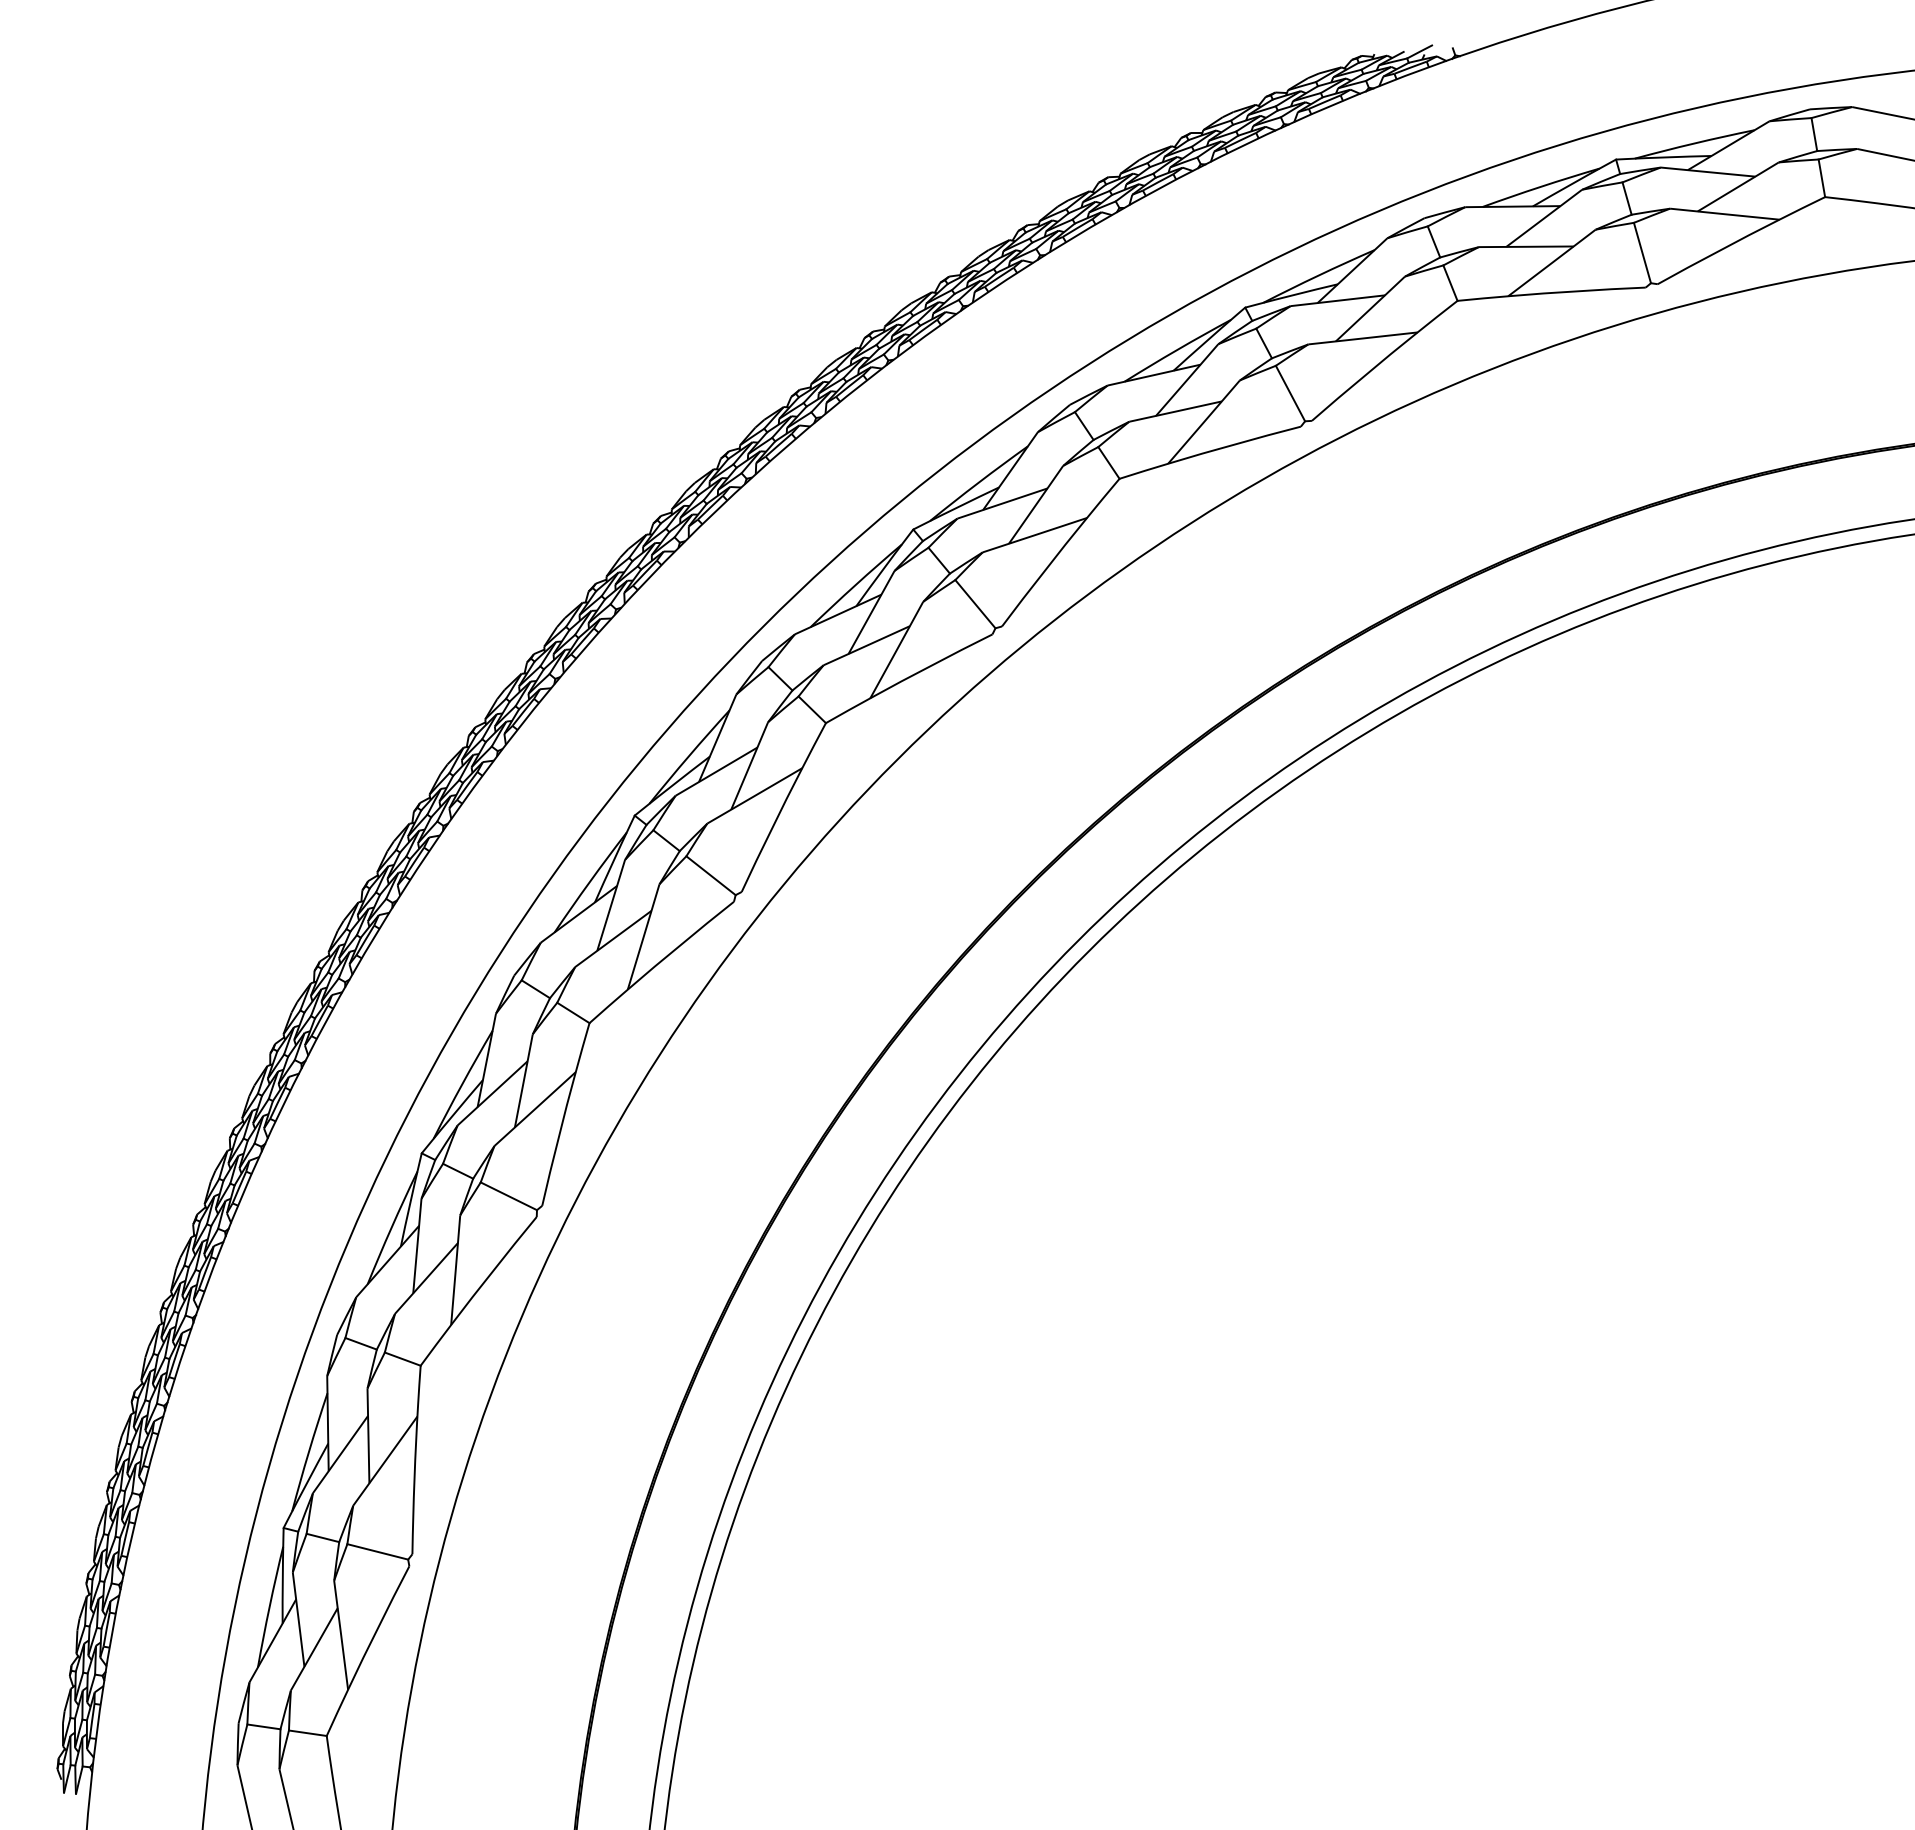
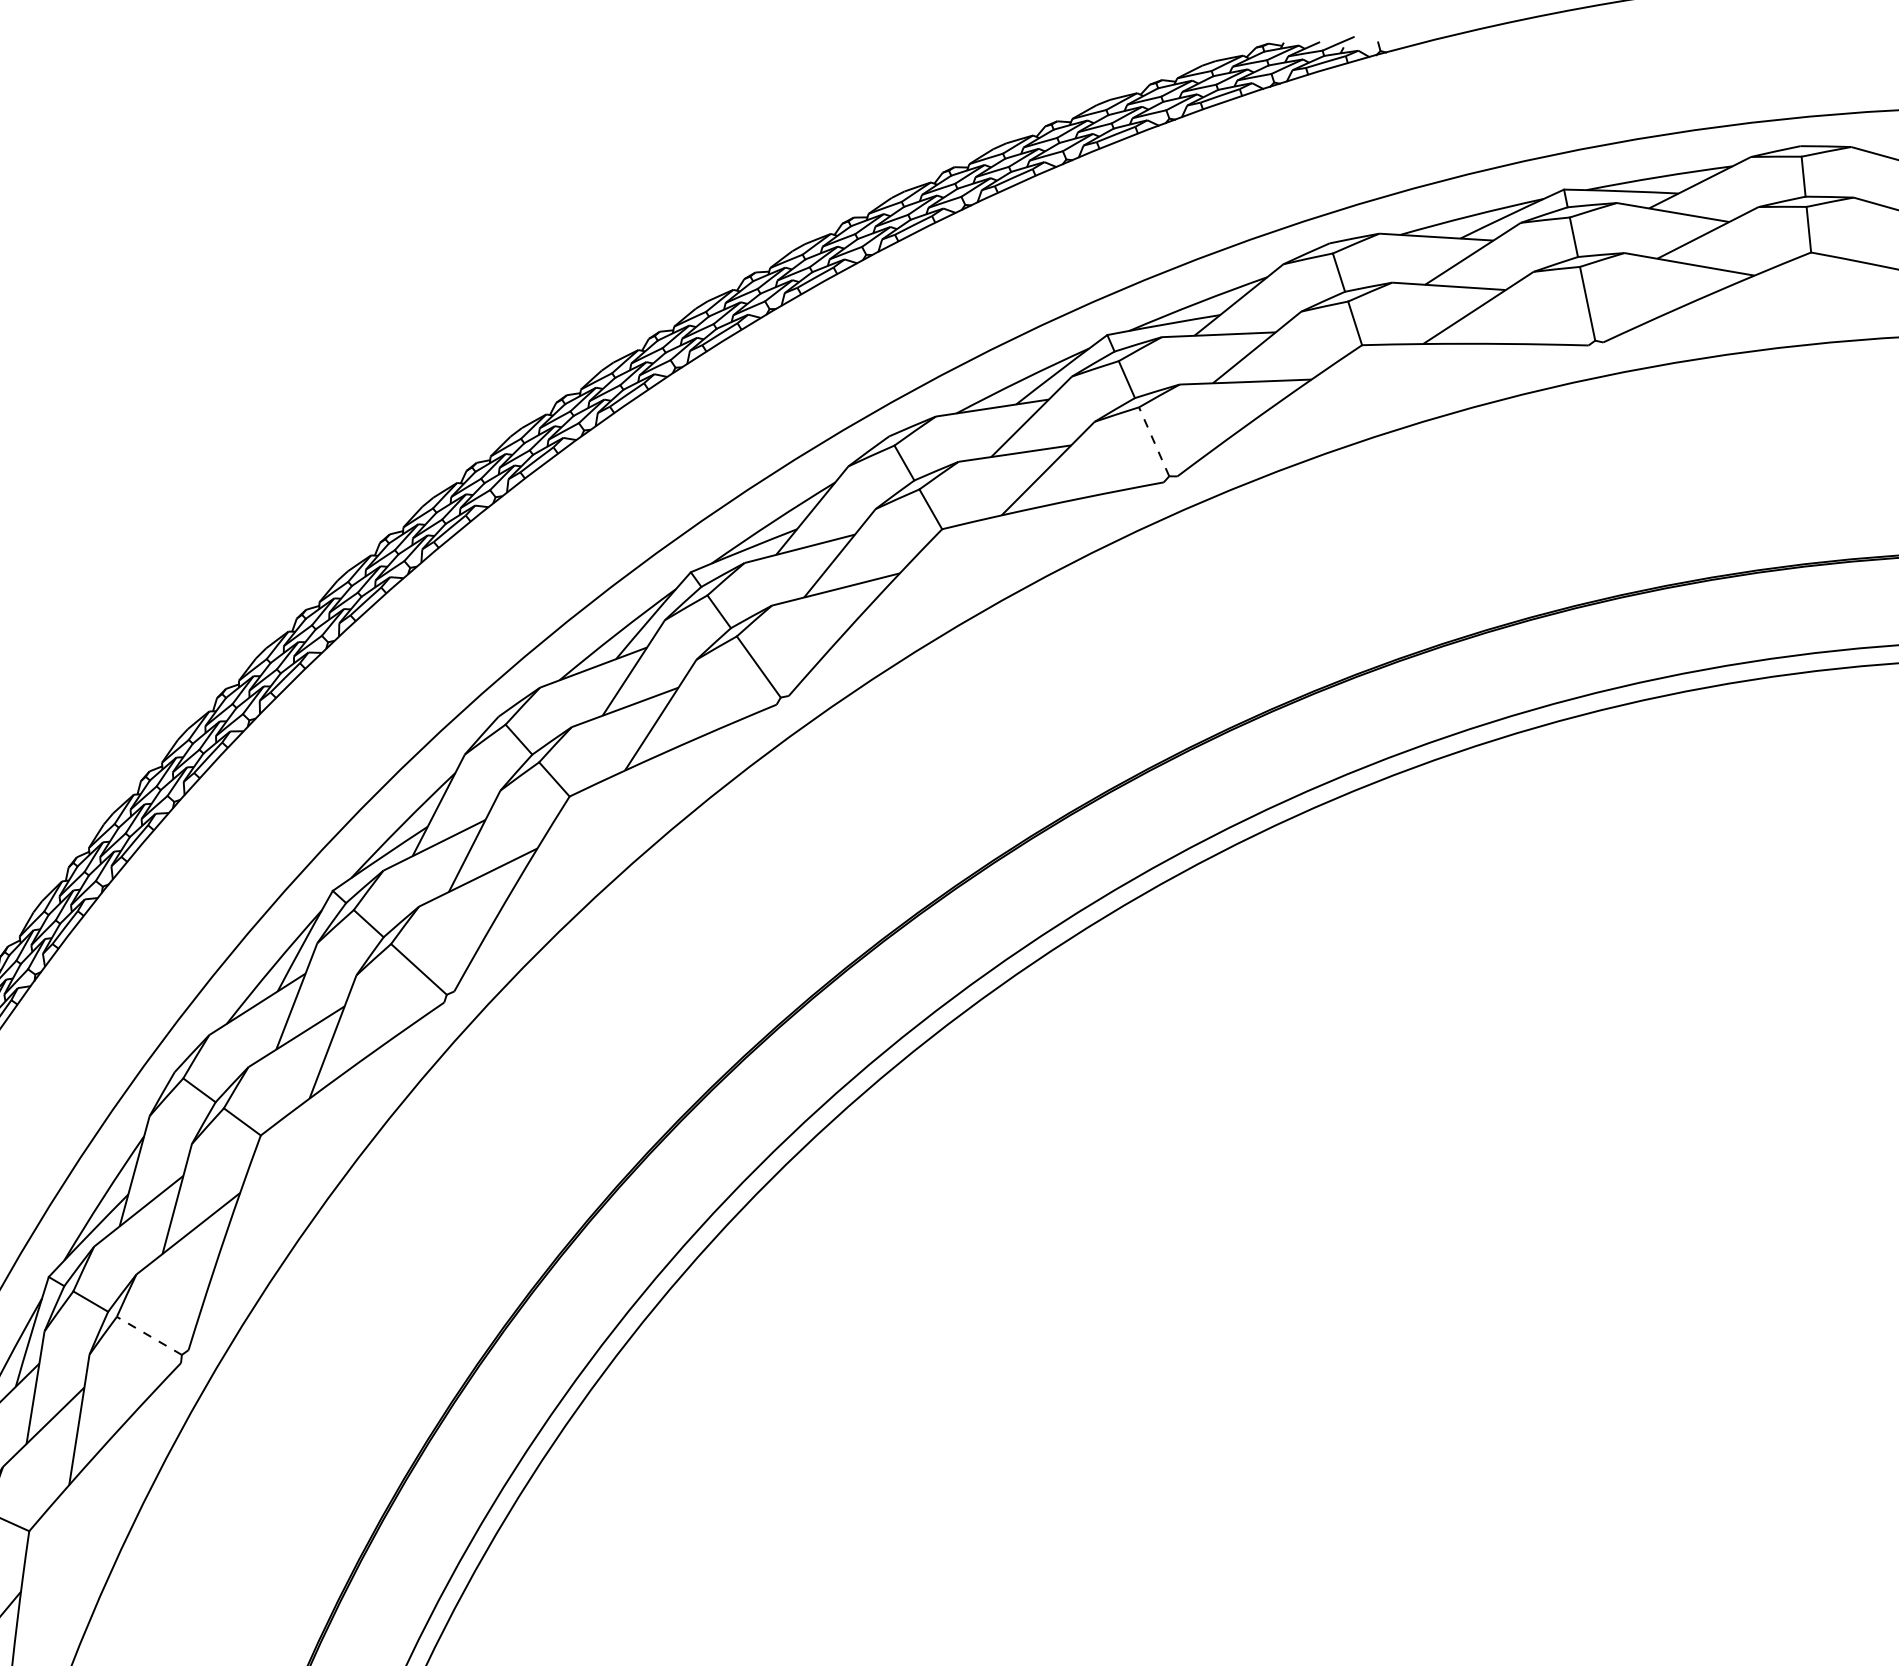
line: (1290, 393) -> (1154, 441), solid -> dashed
line: (508, 1196) -> (148, 1336), solid -> dashed

